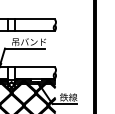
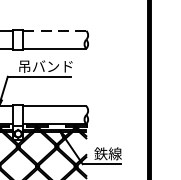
line: (34, 19) -> (54, 30), solid -> dashed

